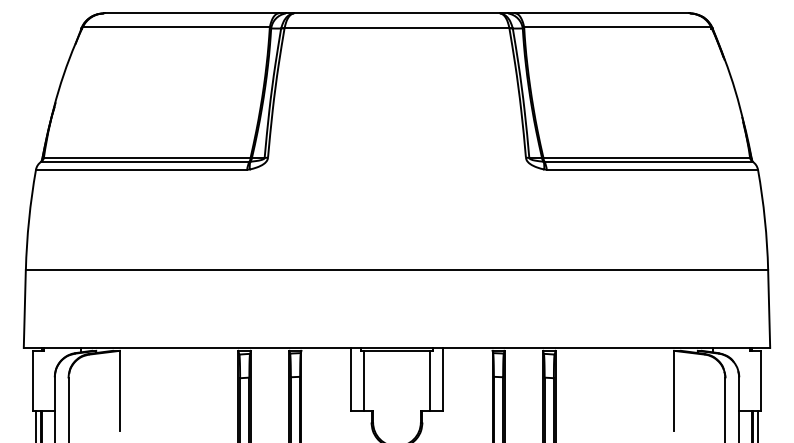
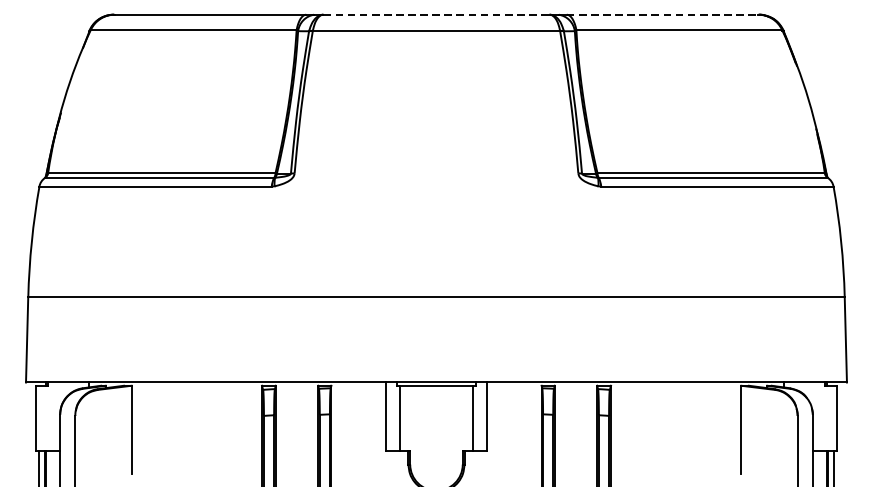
line: (396, 13) -> (435, 14), solid -> dashed
line: (602, 13) -> (662, 14), solid -> dashed

